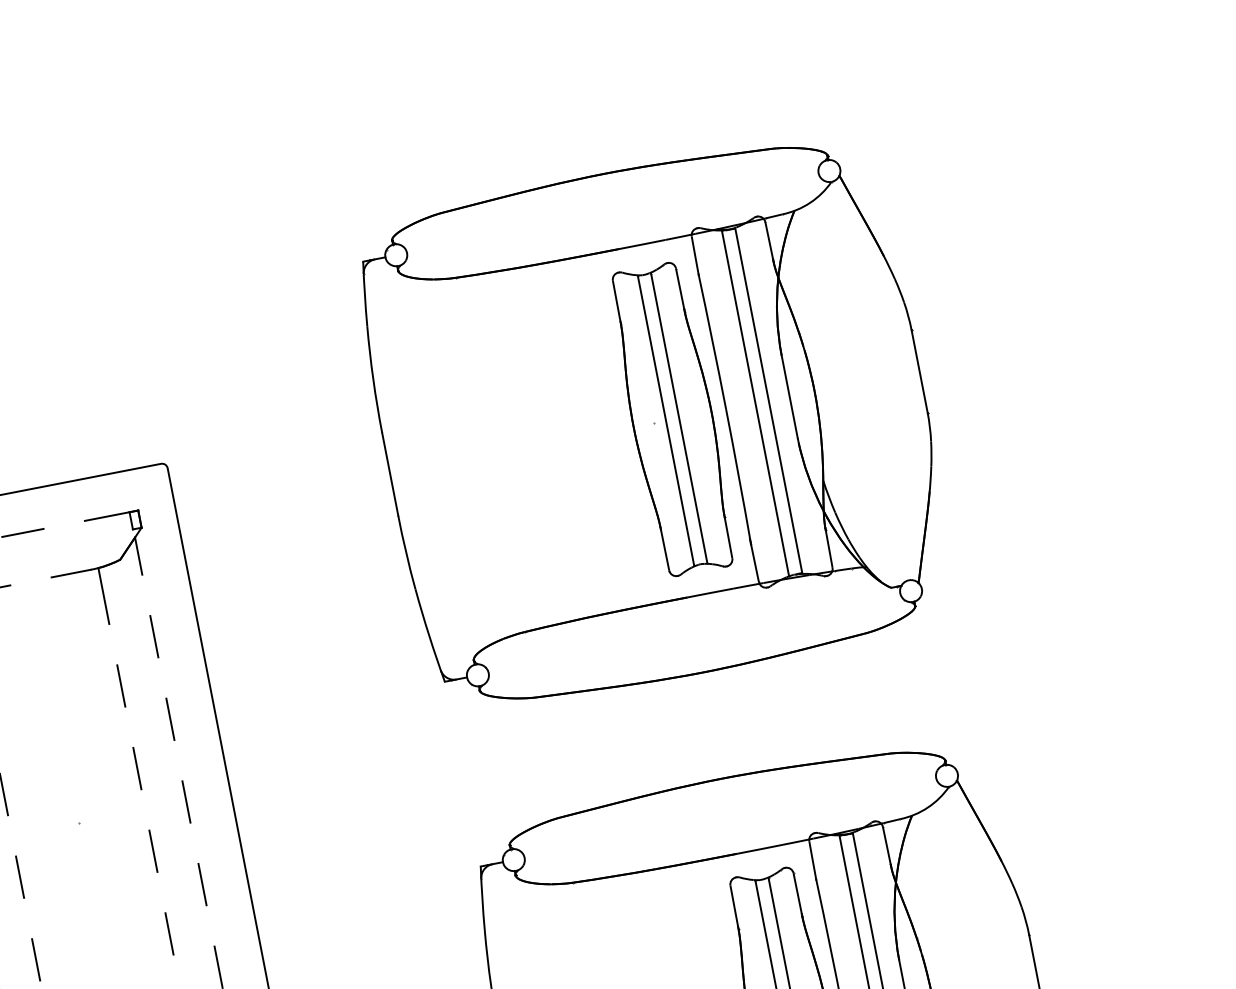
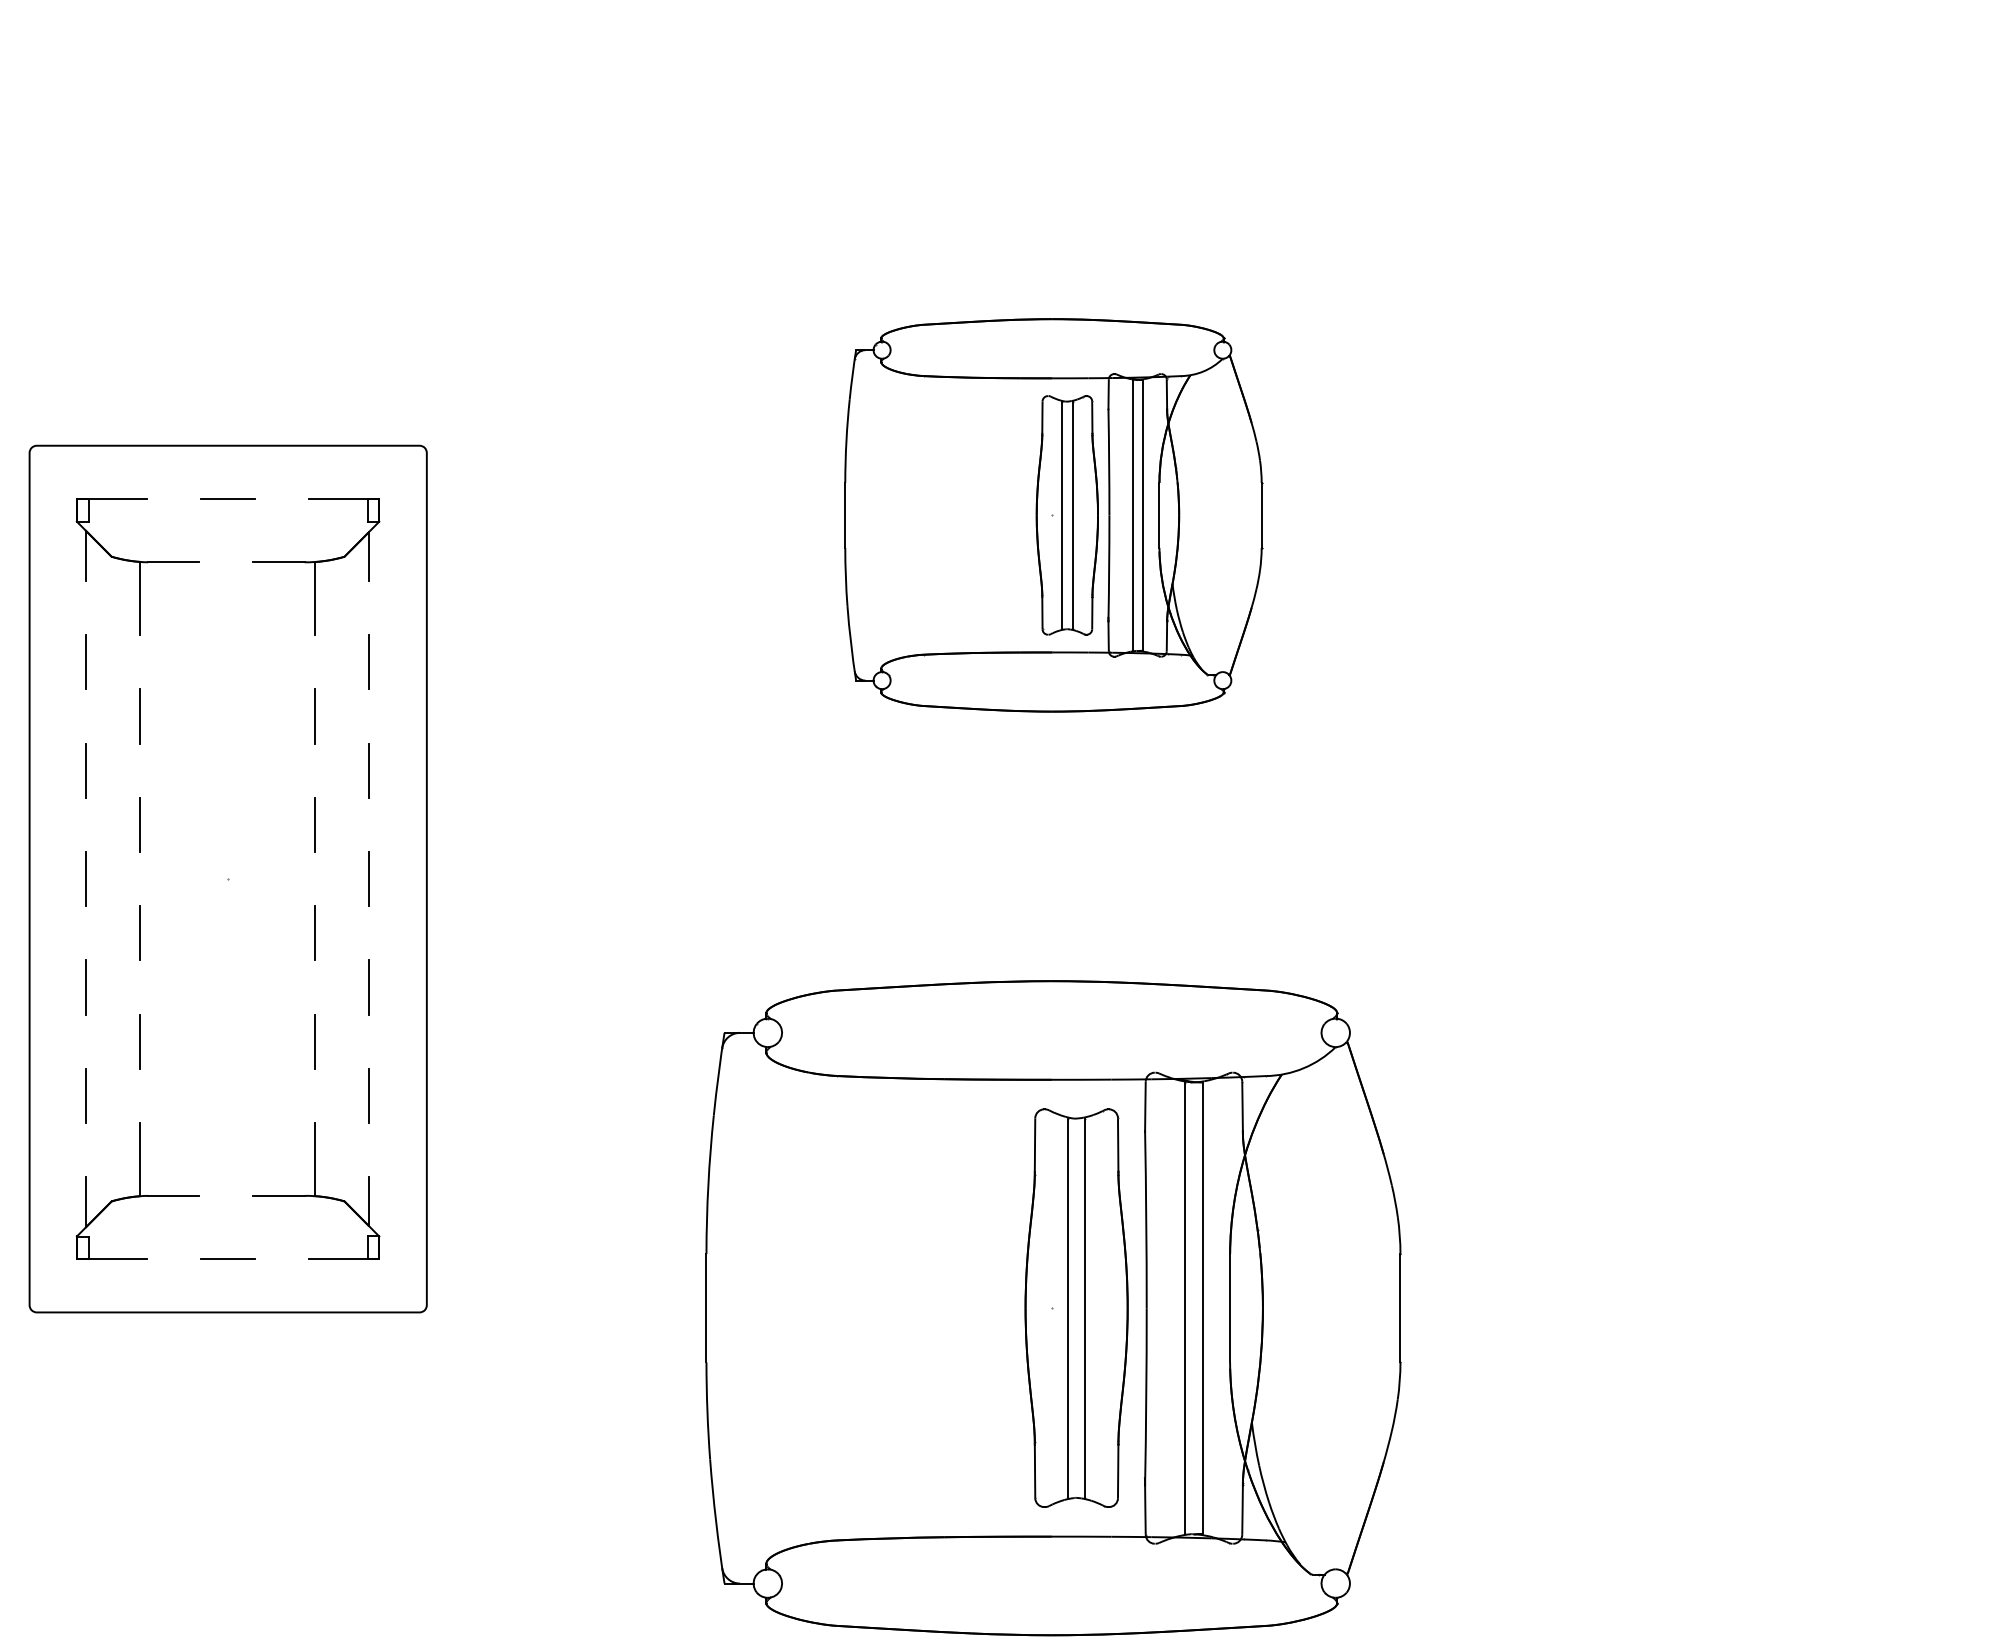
part: (654, 423) -> (1053, 515), size x0.6

